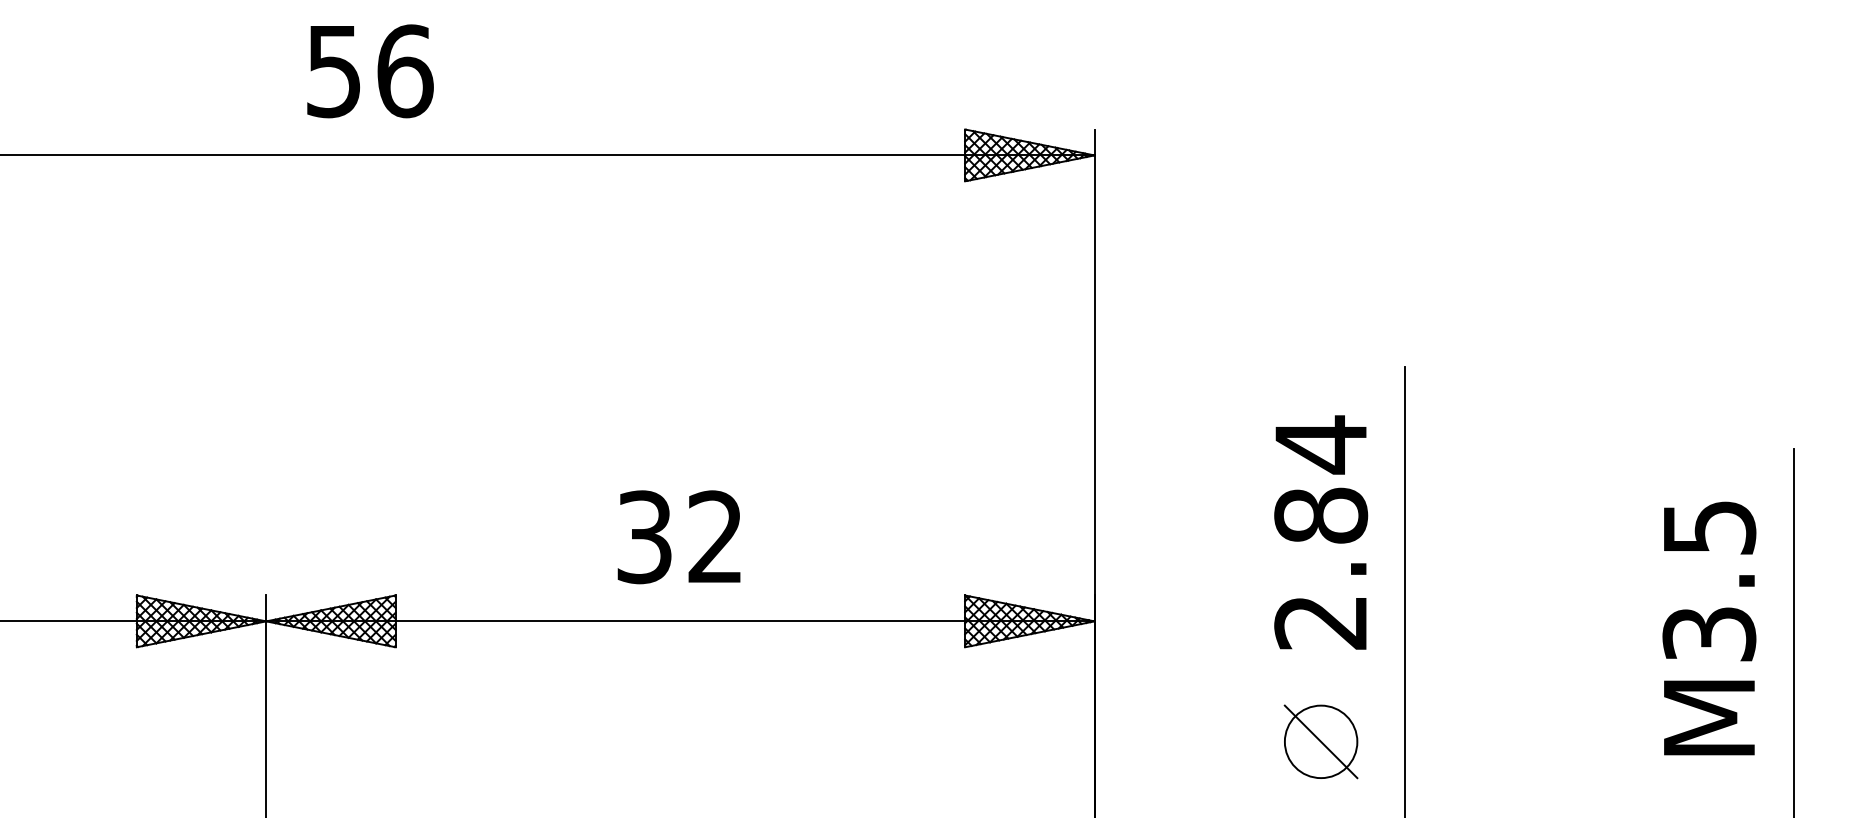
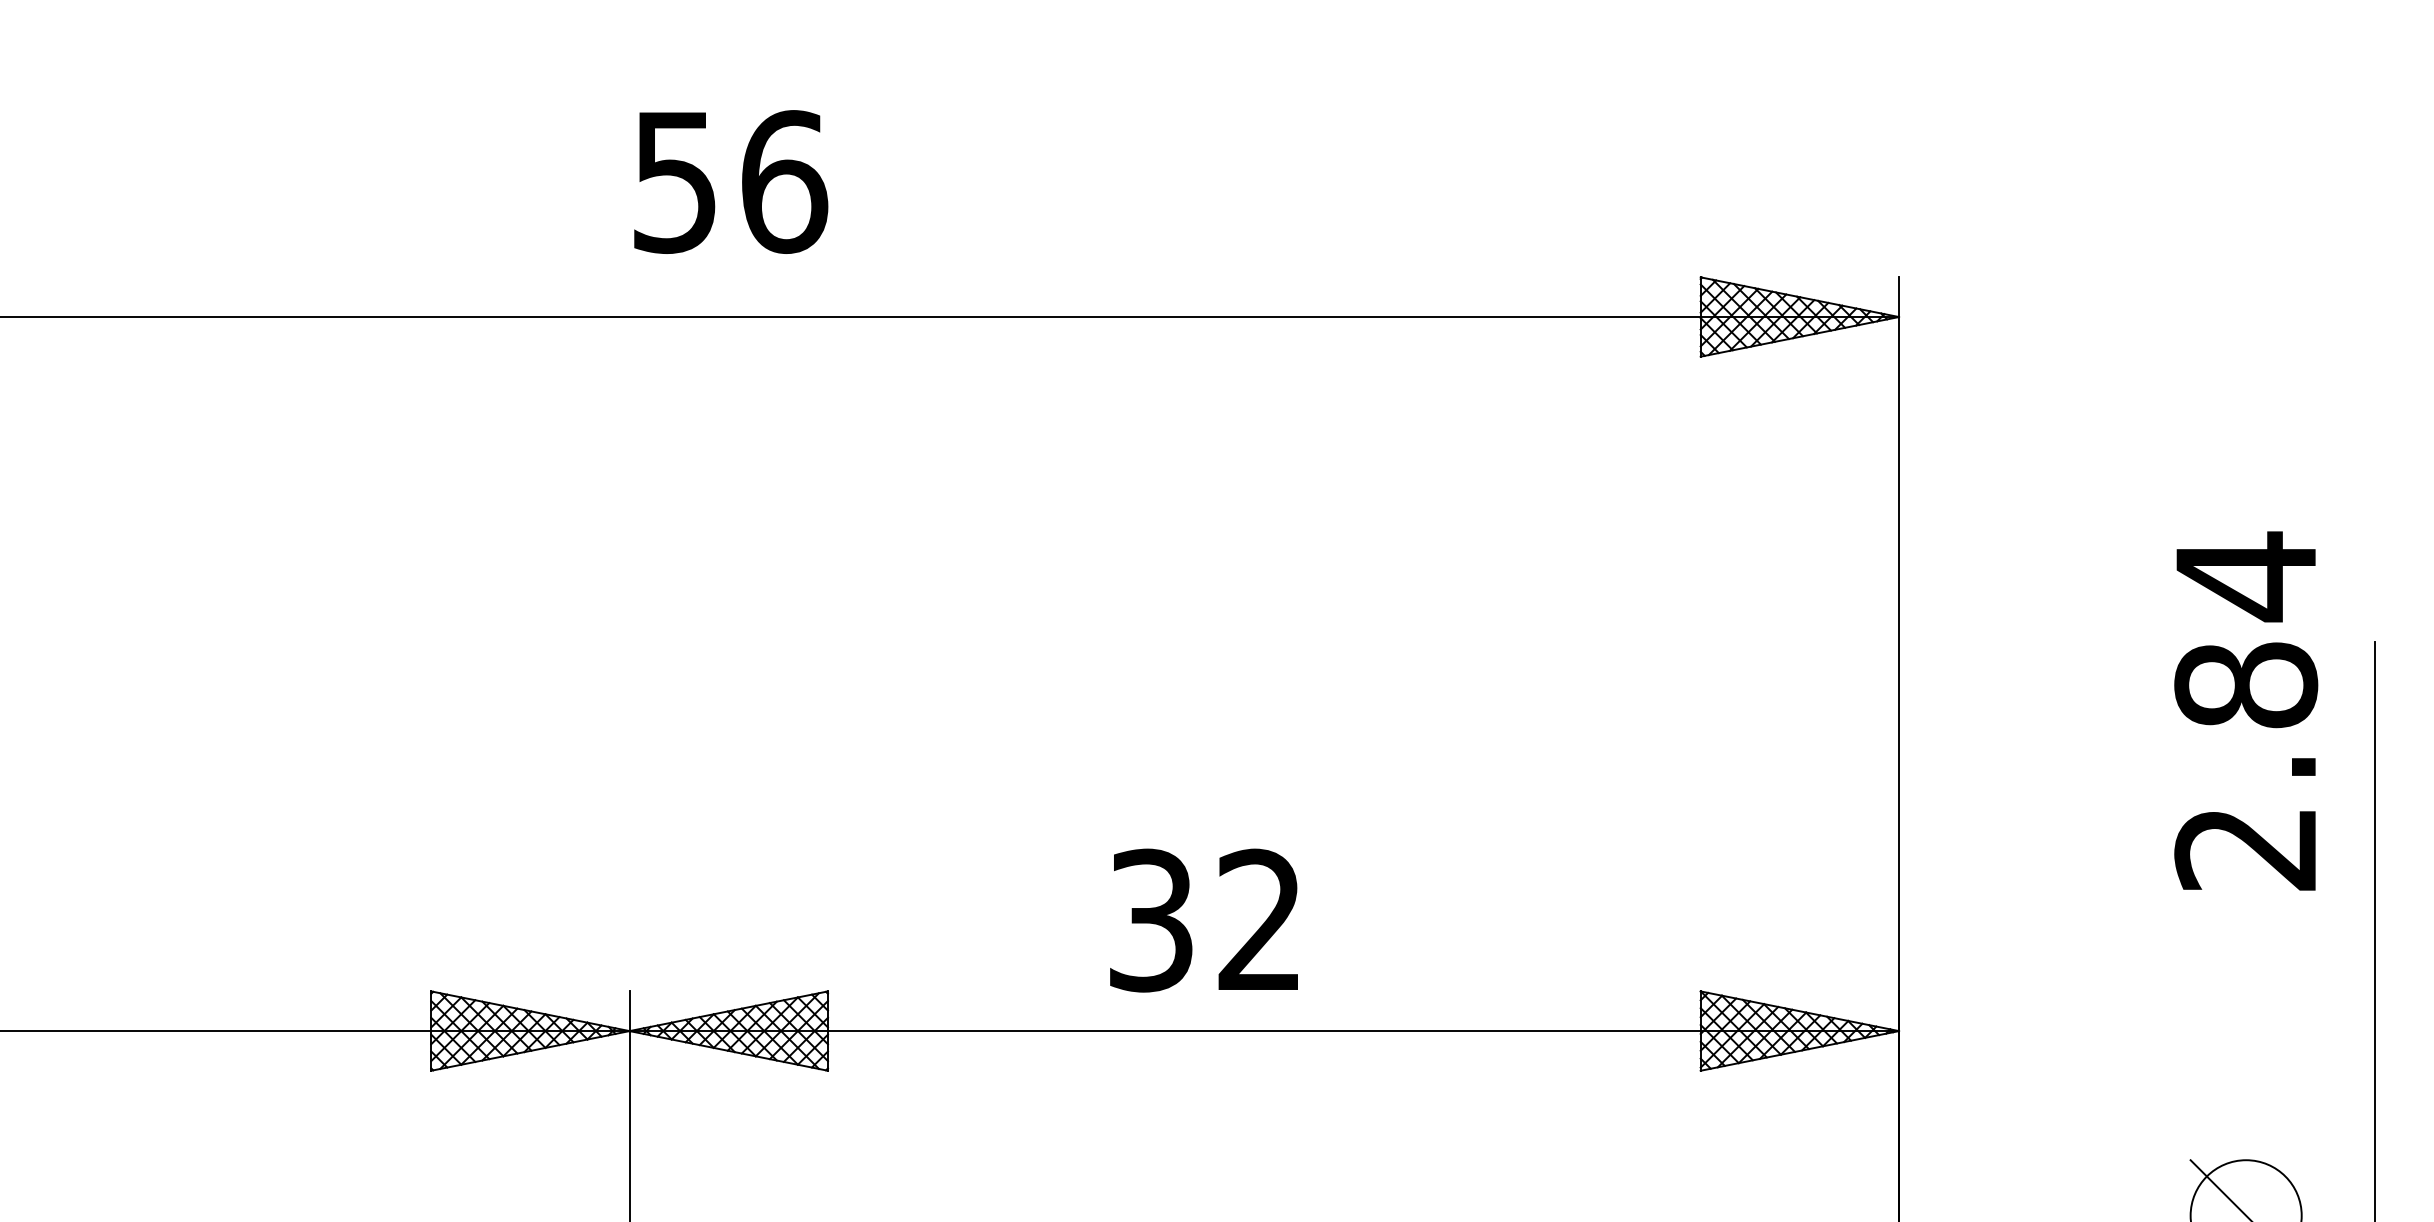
text: (370, 71) -> (731, 182), moved
text: (1321, 532) -> (2246, 710), moved
text: (678, 537) -> (1203, 920), moved

